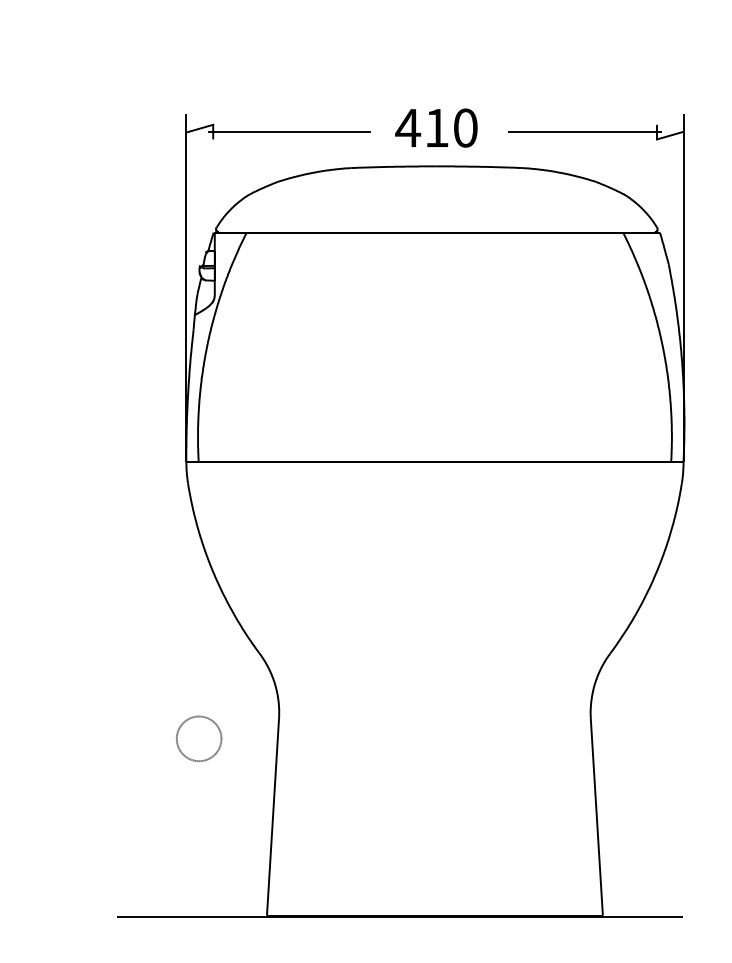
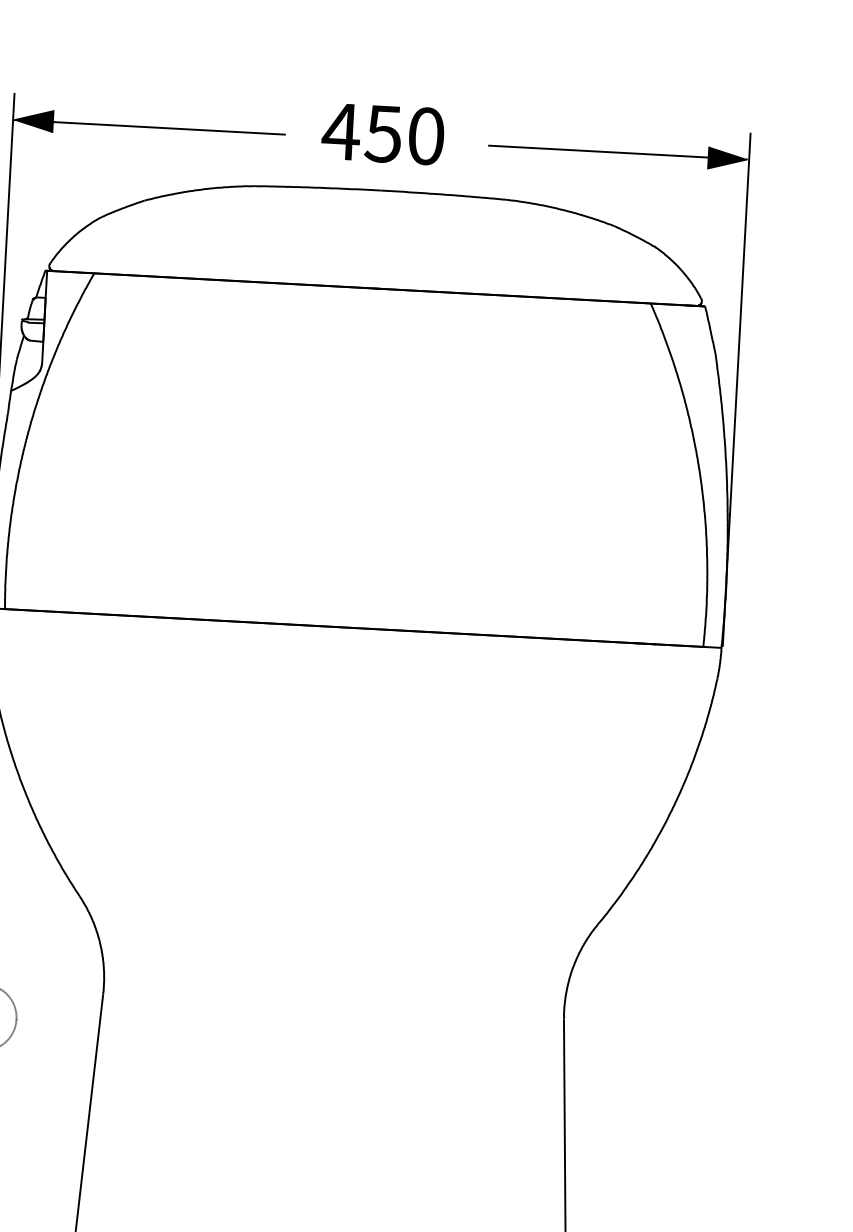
text: (436, 128) -> (383, 134), 410 -> 450
fill: (199, 131) -> (32, 120), added
fill: (669, 131) -> (727, 157), added

